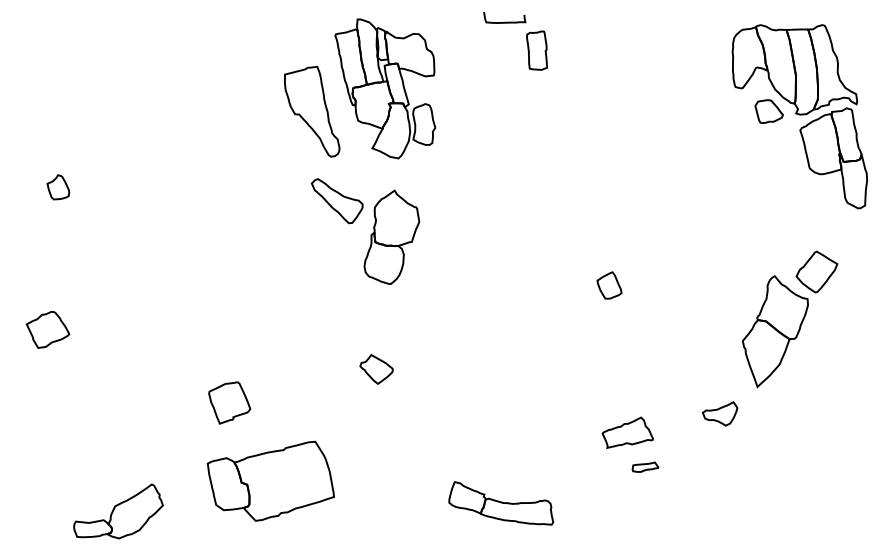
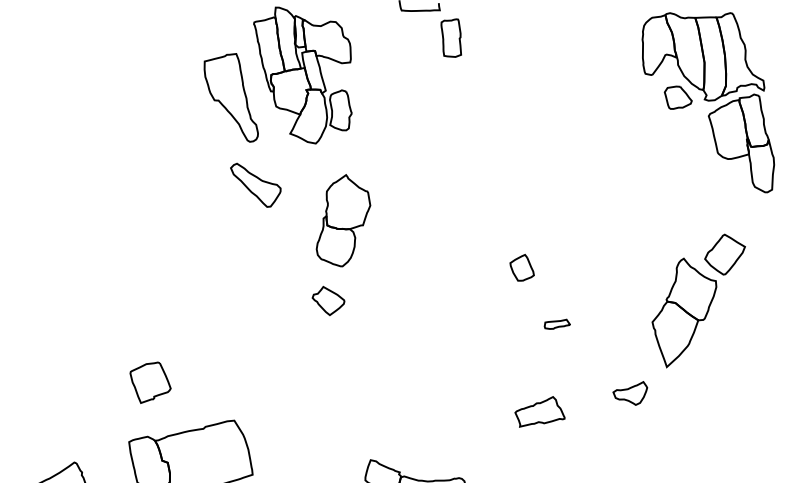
part: (391, 236) -> (343, 219), moved
part: (376, 369) -> (328, 301), moved
part: (645, 466) -> (557, 323), moved

